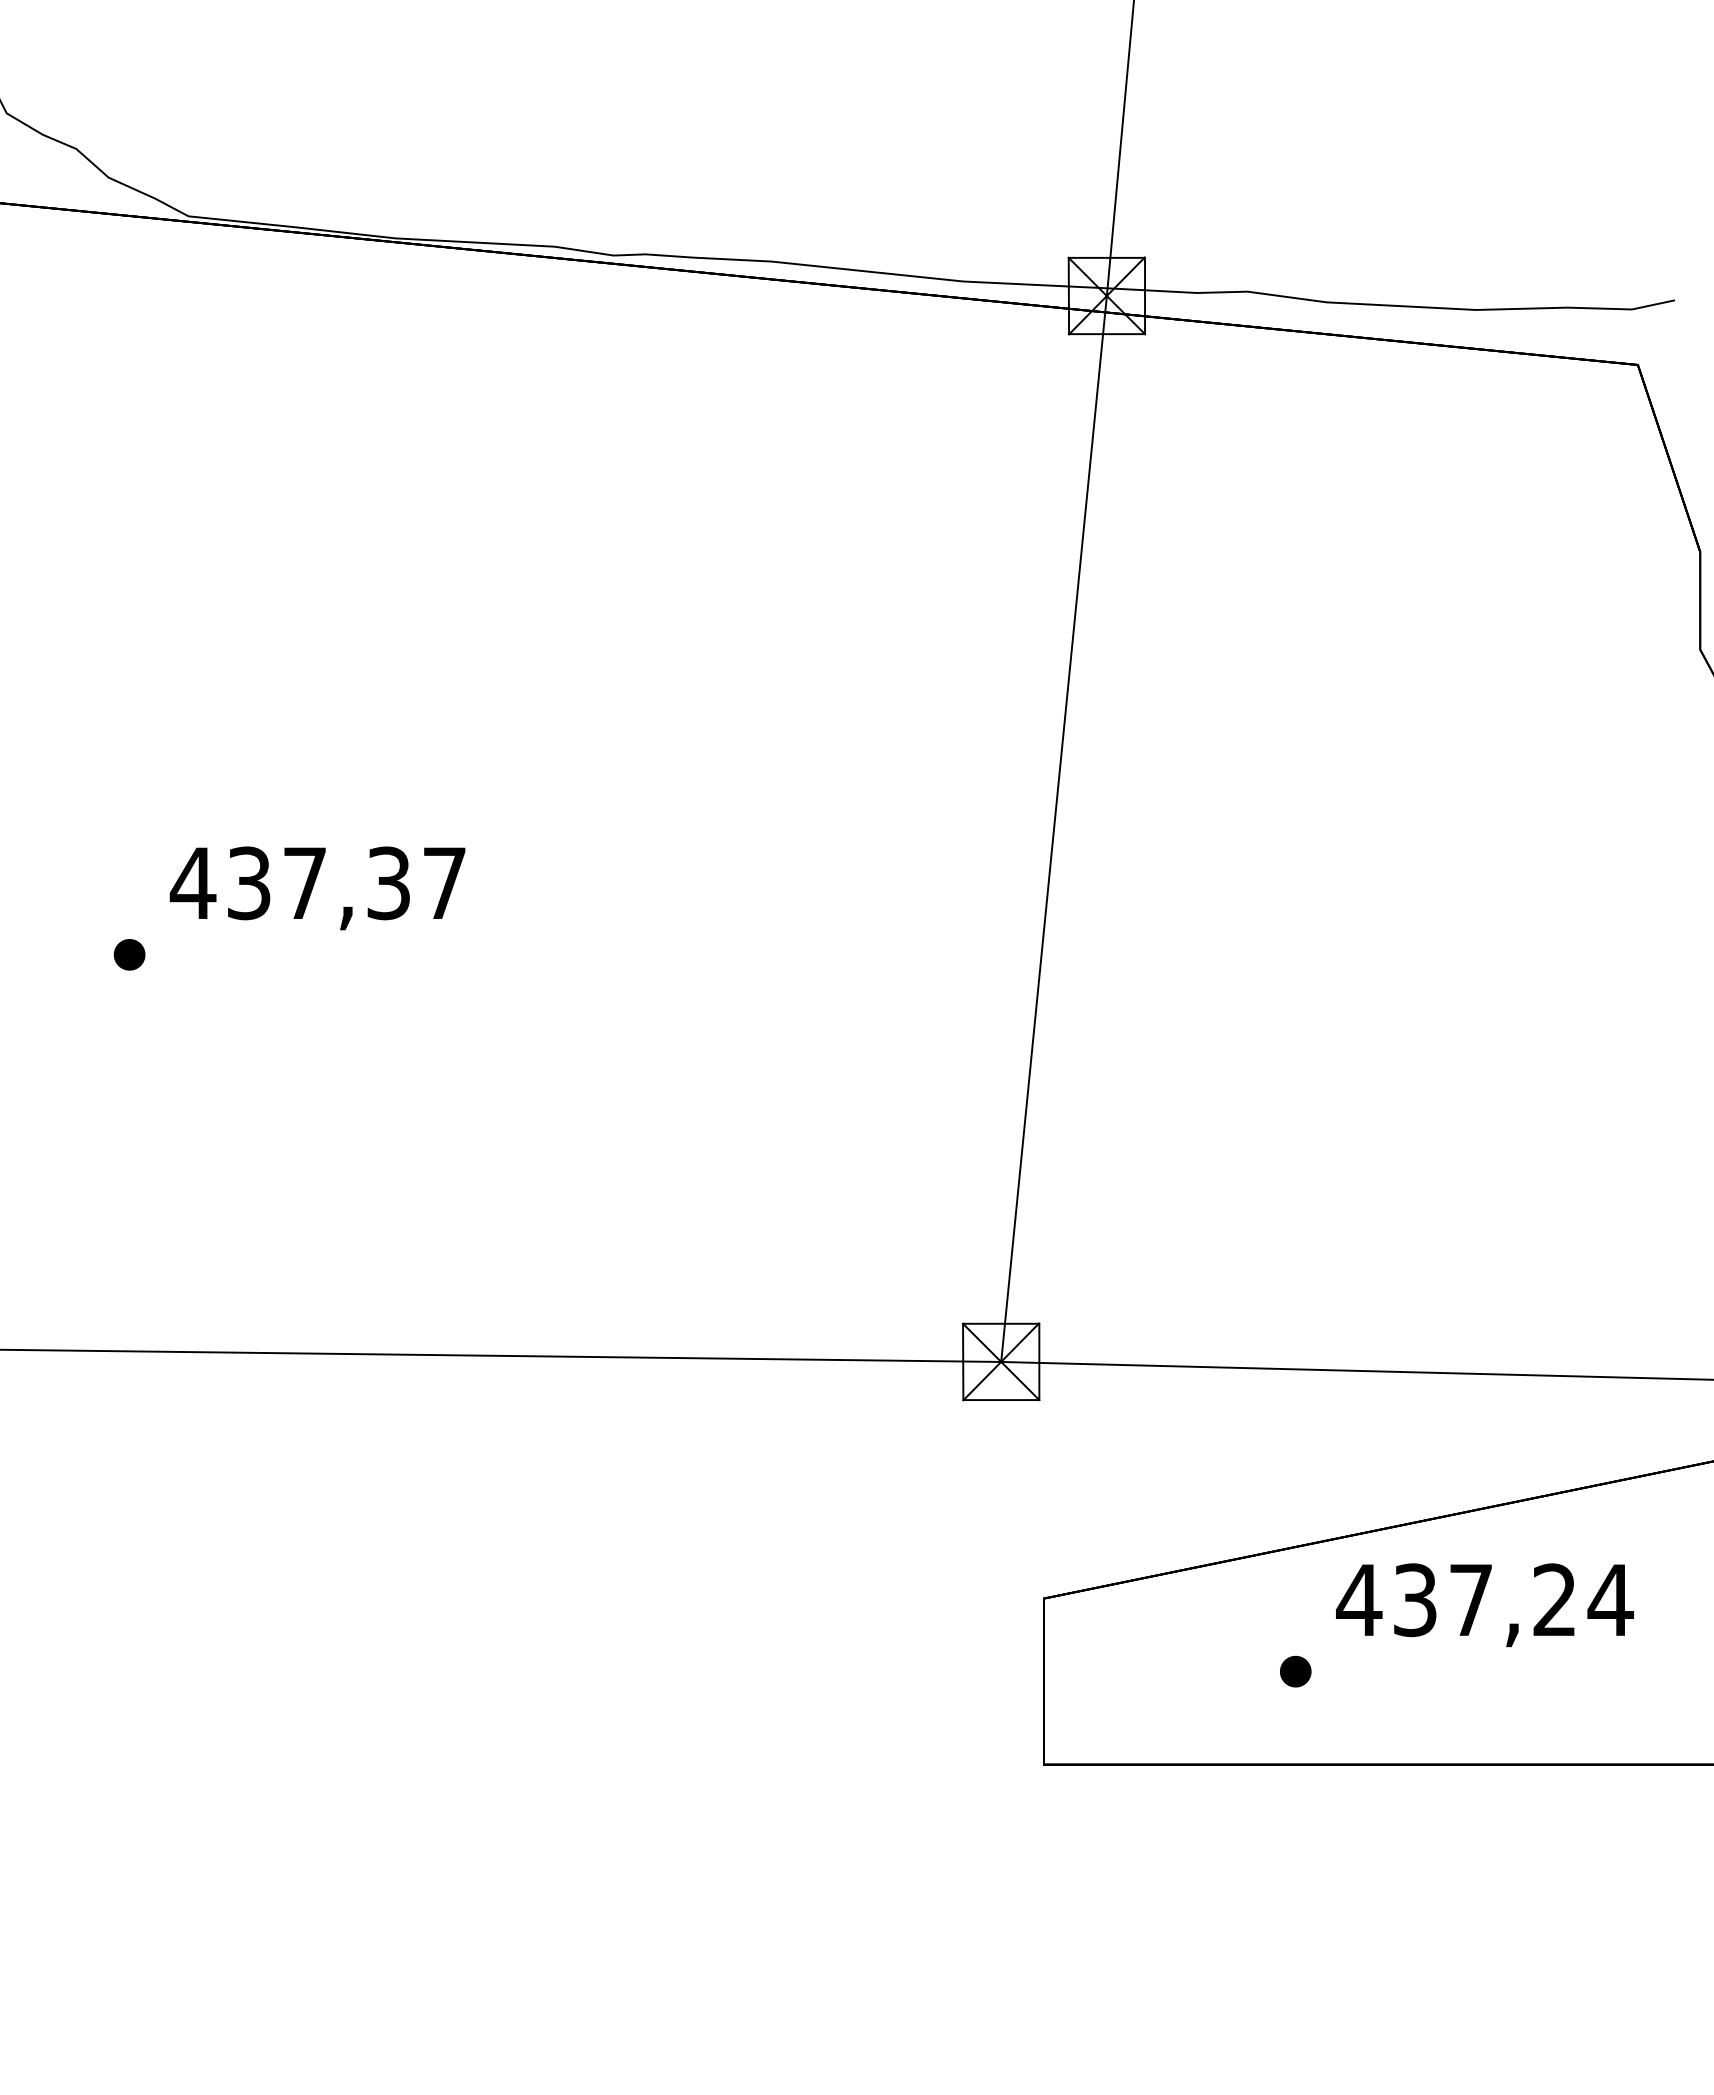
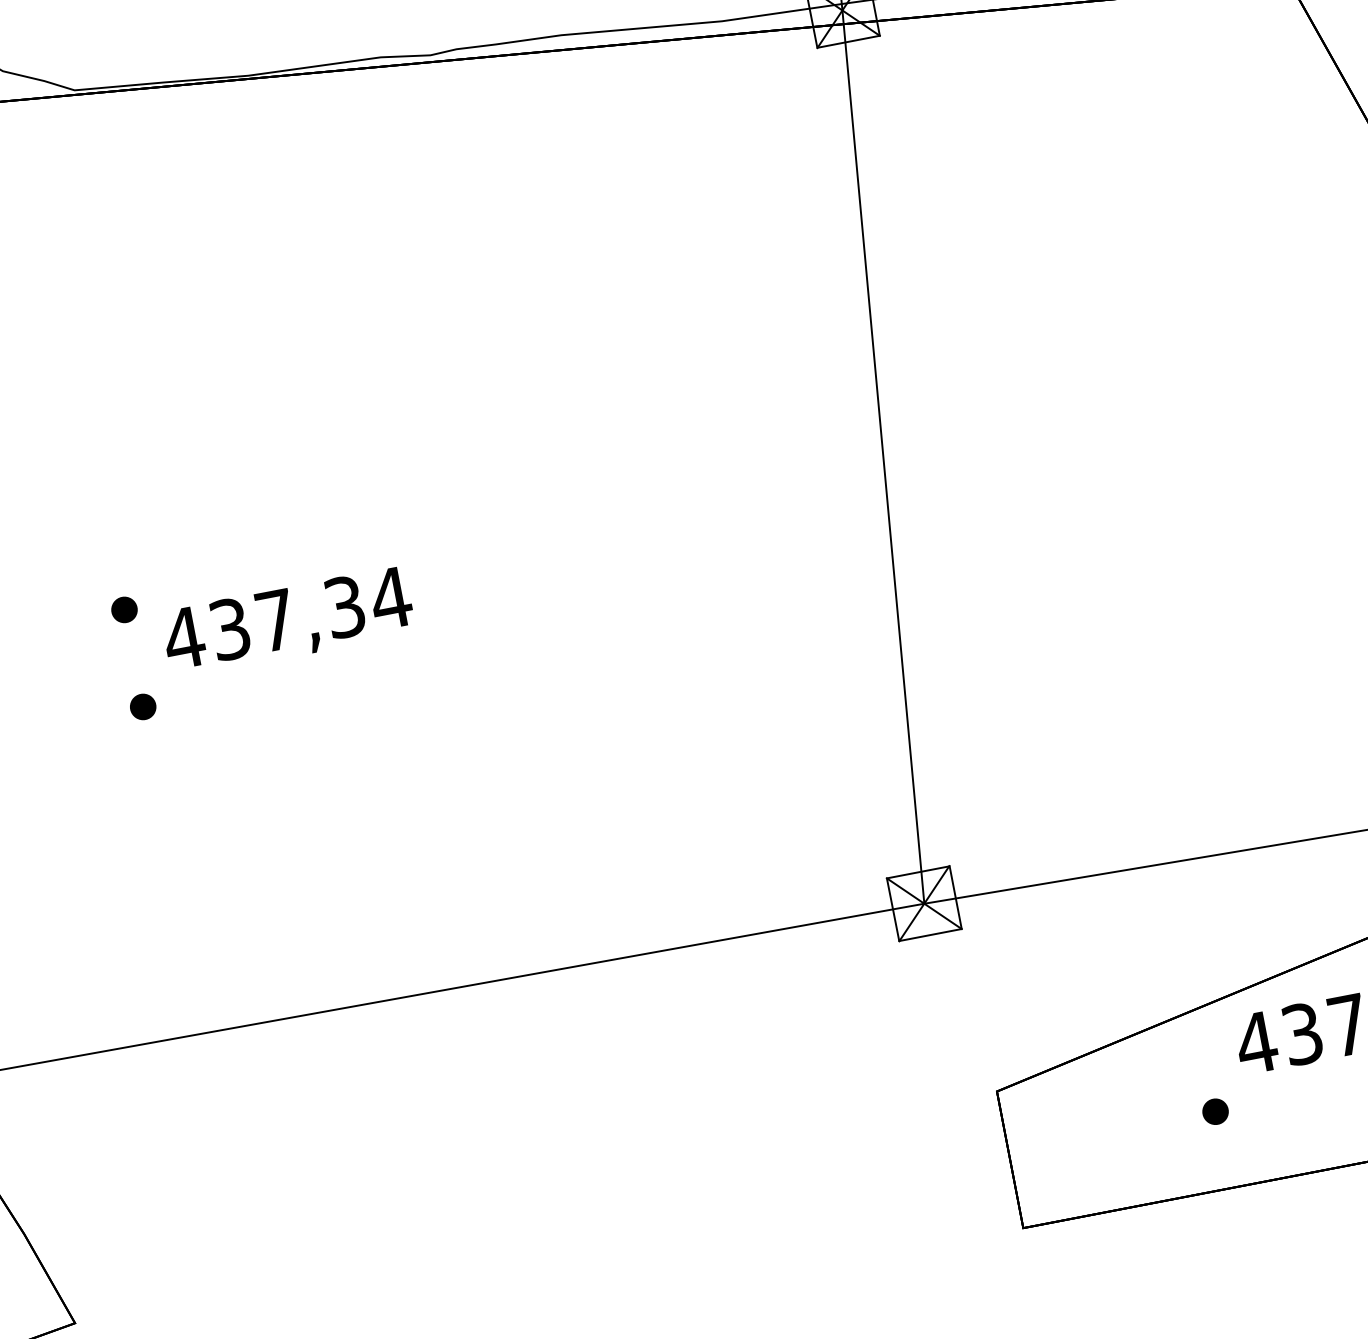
part: (129, 836) -> (124, 609), added
text: (444, 882) -> (390, 597), 437,37 -> 437,34

